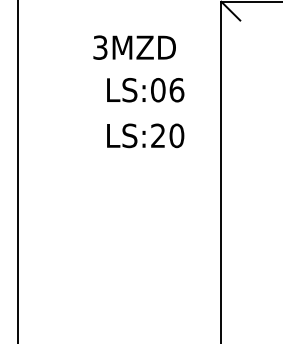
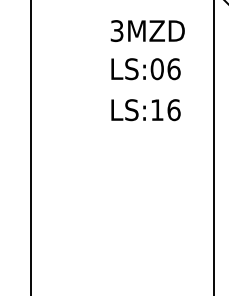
text: (134, 47) -> (147, 30), moved
text: (167, 135) -> (165, 109), LS:20 -> LS:16

